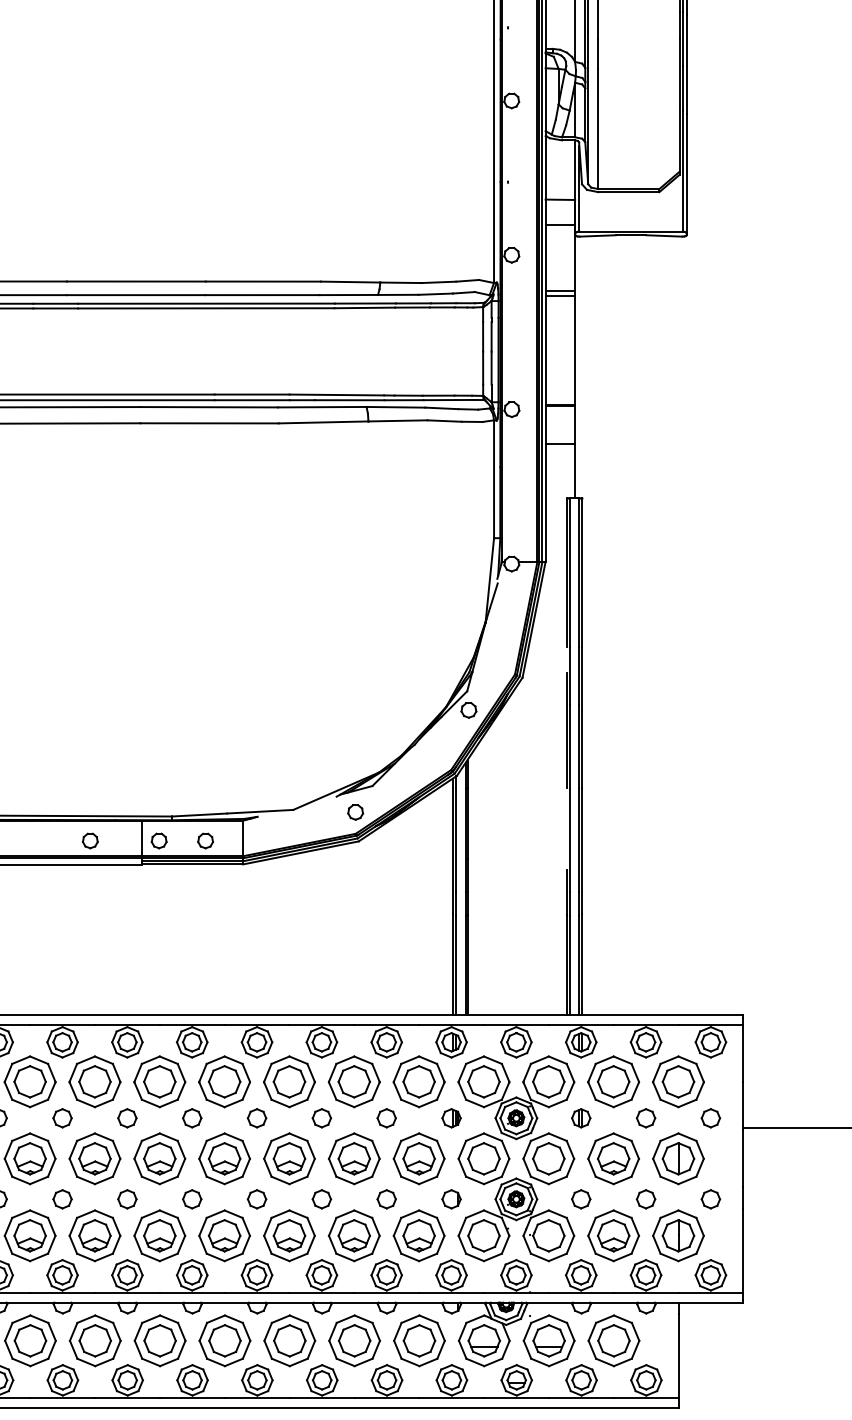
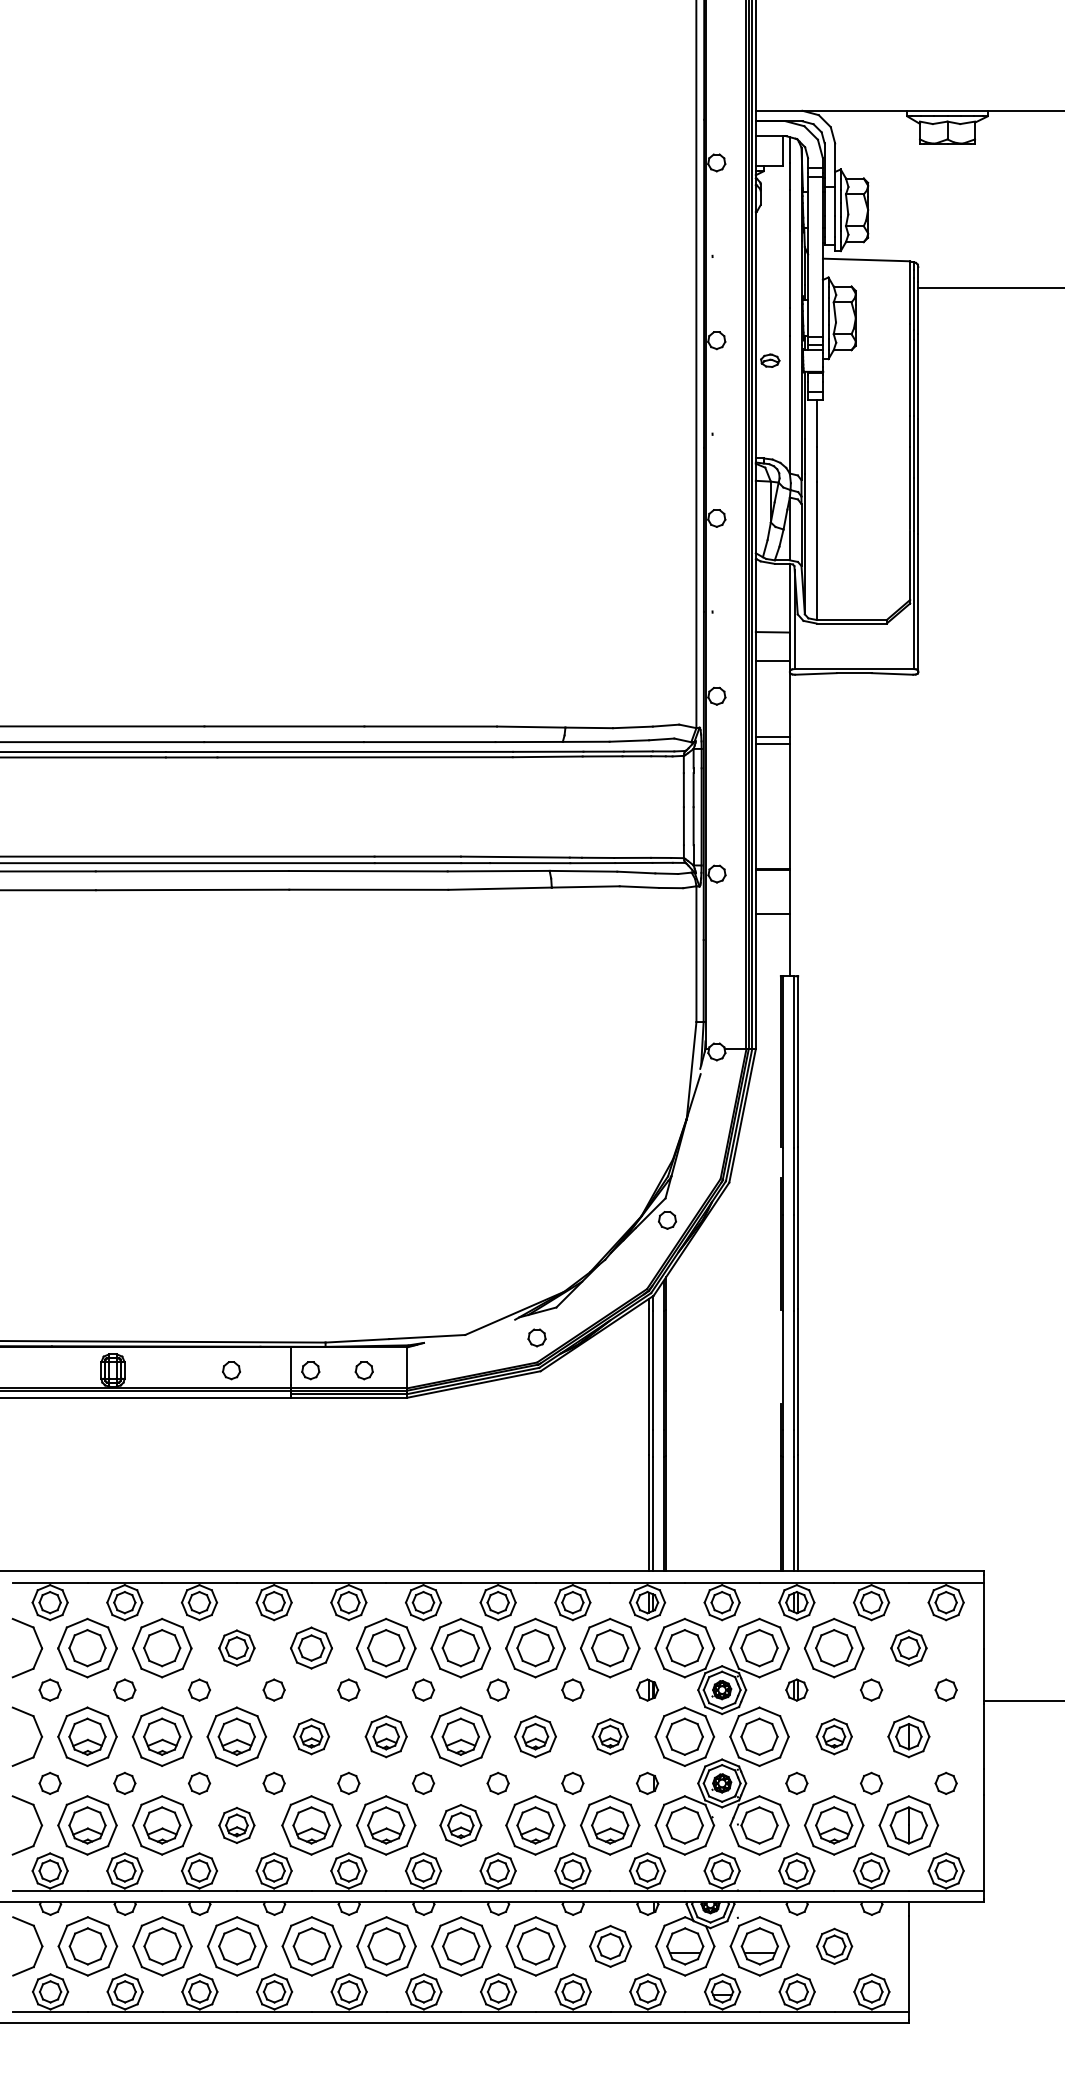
part: (94, 1081) -> (236, 1647), size x0.6
part: (159, 1081) -> (311, 1647), size x0.7
part: (678, 1081) -> (908, 1647), size x0.6
part: (159, 1158) -> (311, 1736), size x0.6
part: (224, 1158) -> (386, 1736), size x0.7
part: (354, 1158) -> (535, 1736), size x0.7
part: (419, 1158) -> (610, 1736), size x0.6
part: (613, 1158) -> (834, 1736), size x0.6
part: (678, 1158) -> (908, 1736), size x0.7
part: (94, 1235) -> (236, 1825), size x0.6
part: (289, 1235) -> (460, 1825), size x0.7
part: (419, 1340) -> (610, 1946), size x0.7
part: (613, 1340) -> (834, 1946), size x0.6

